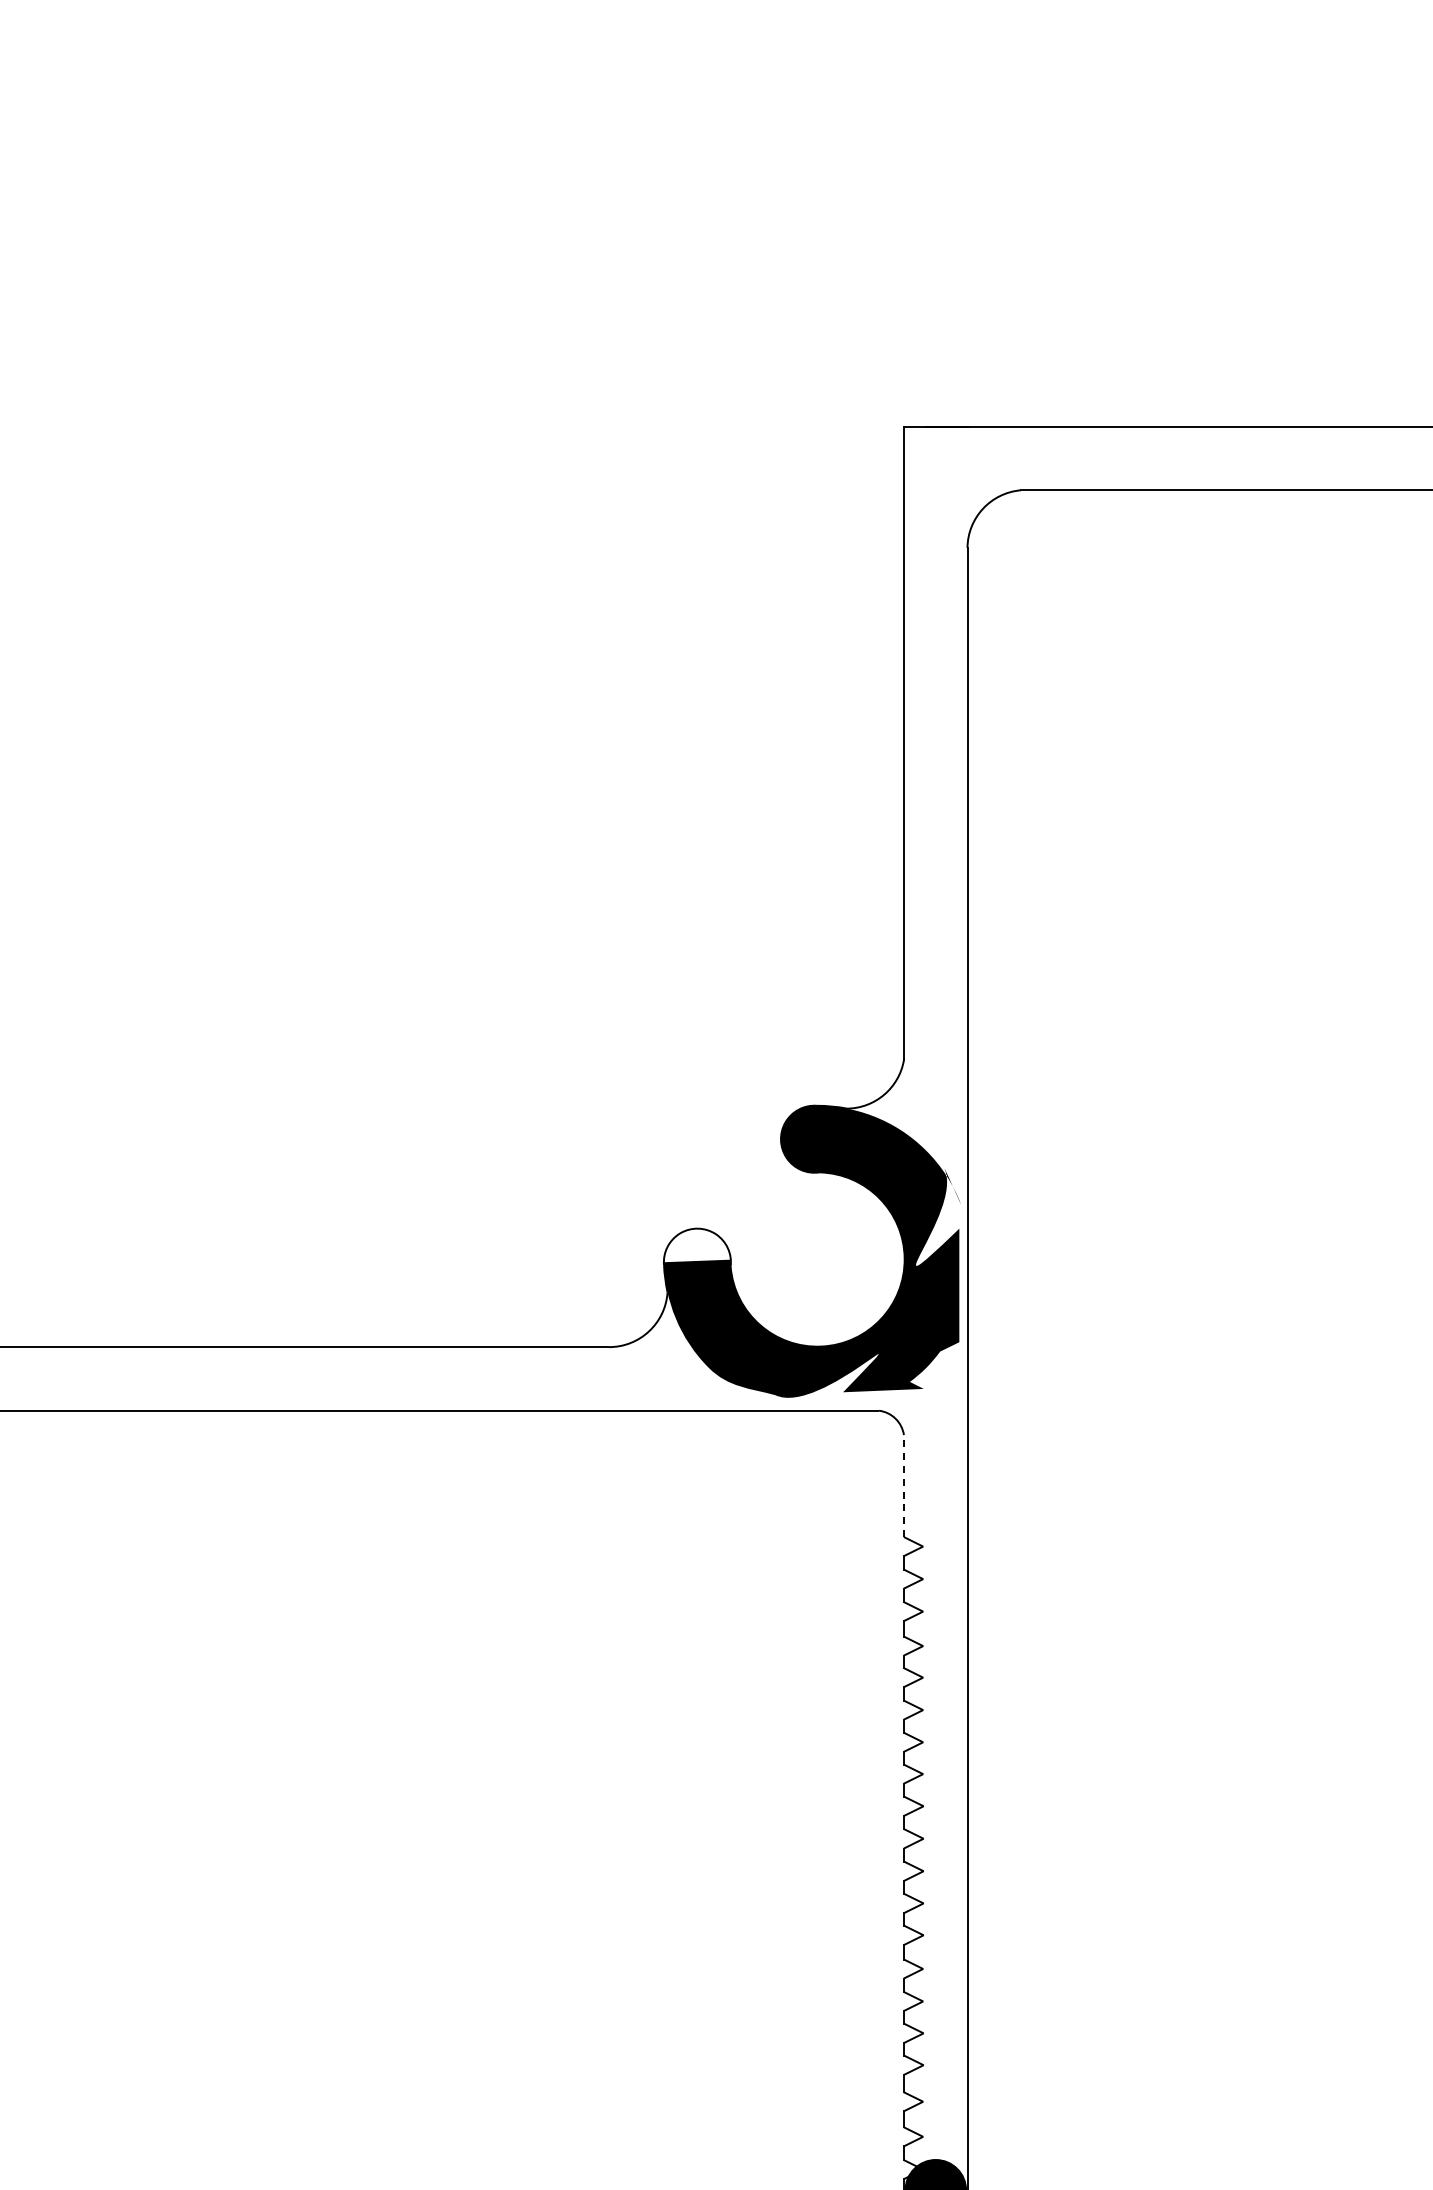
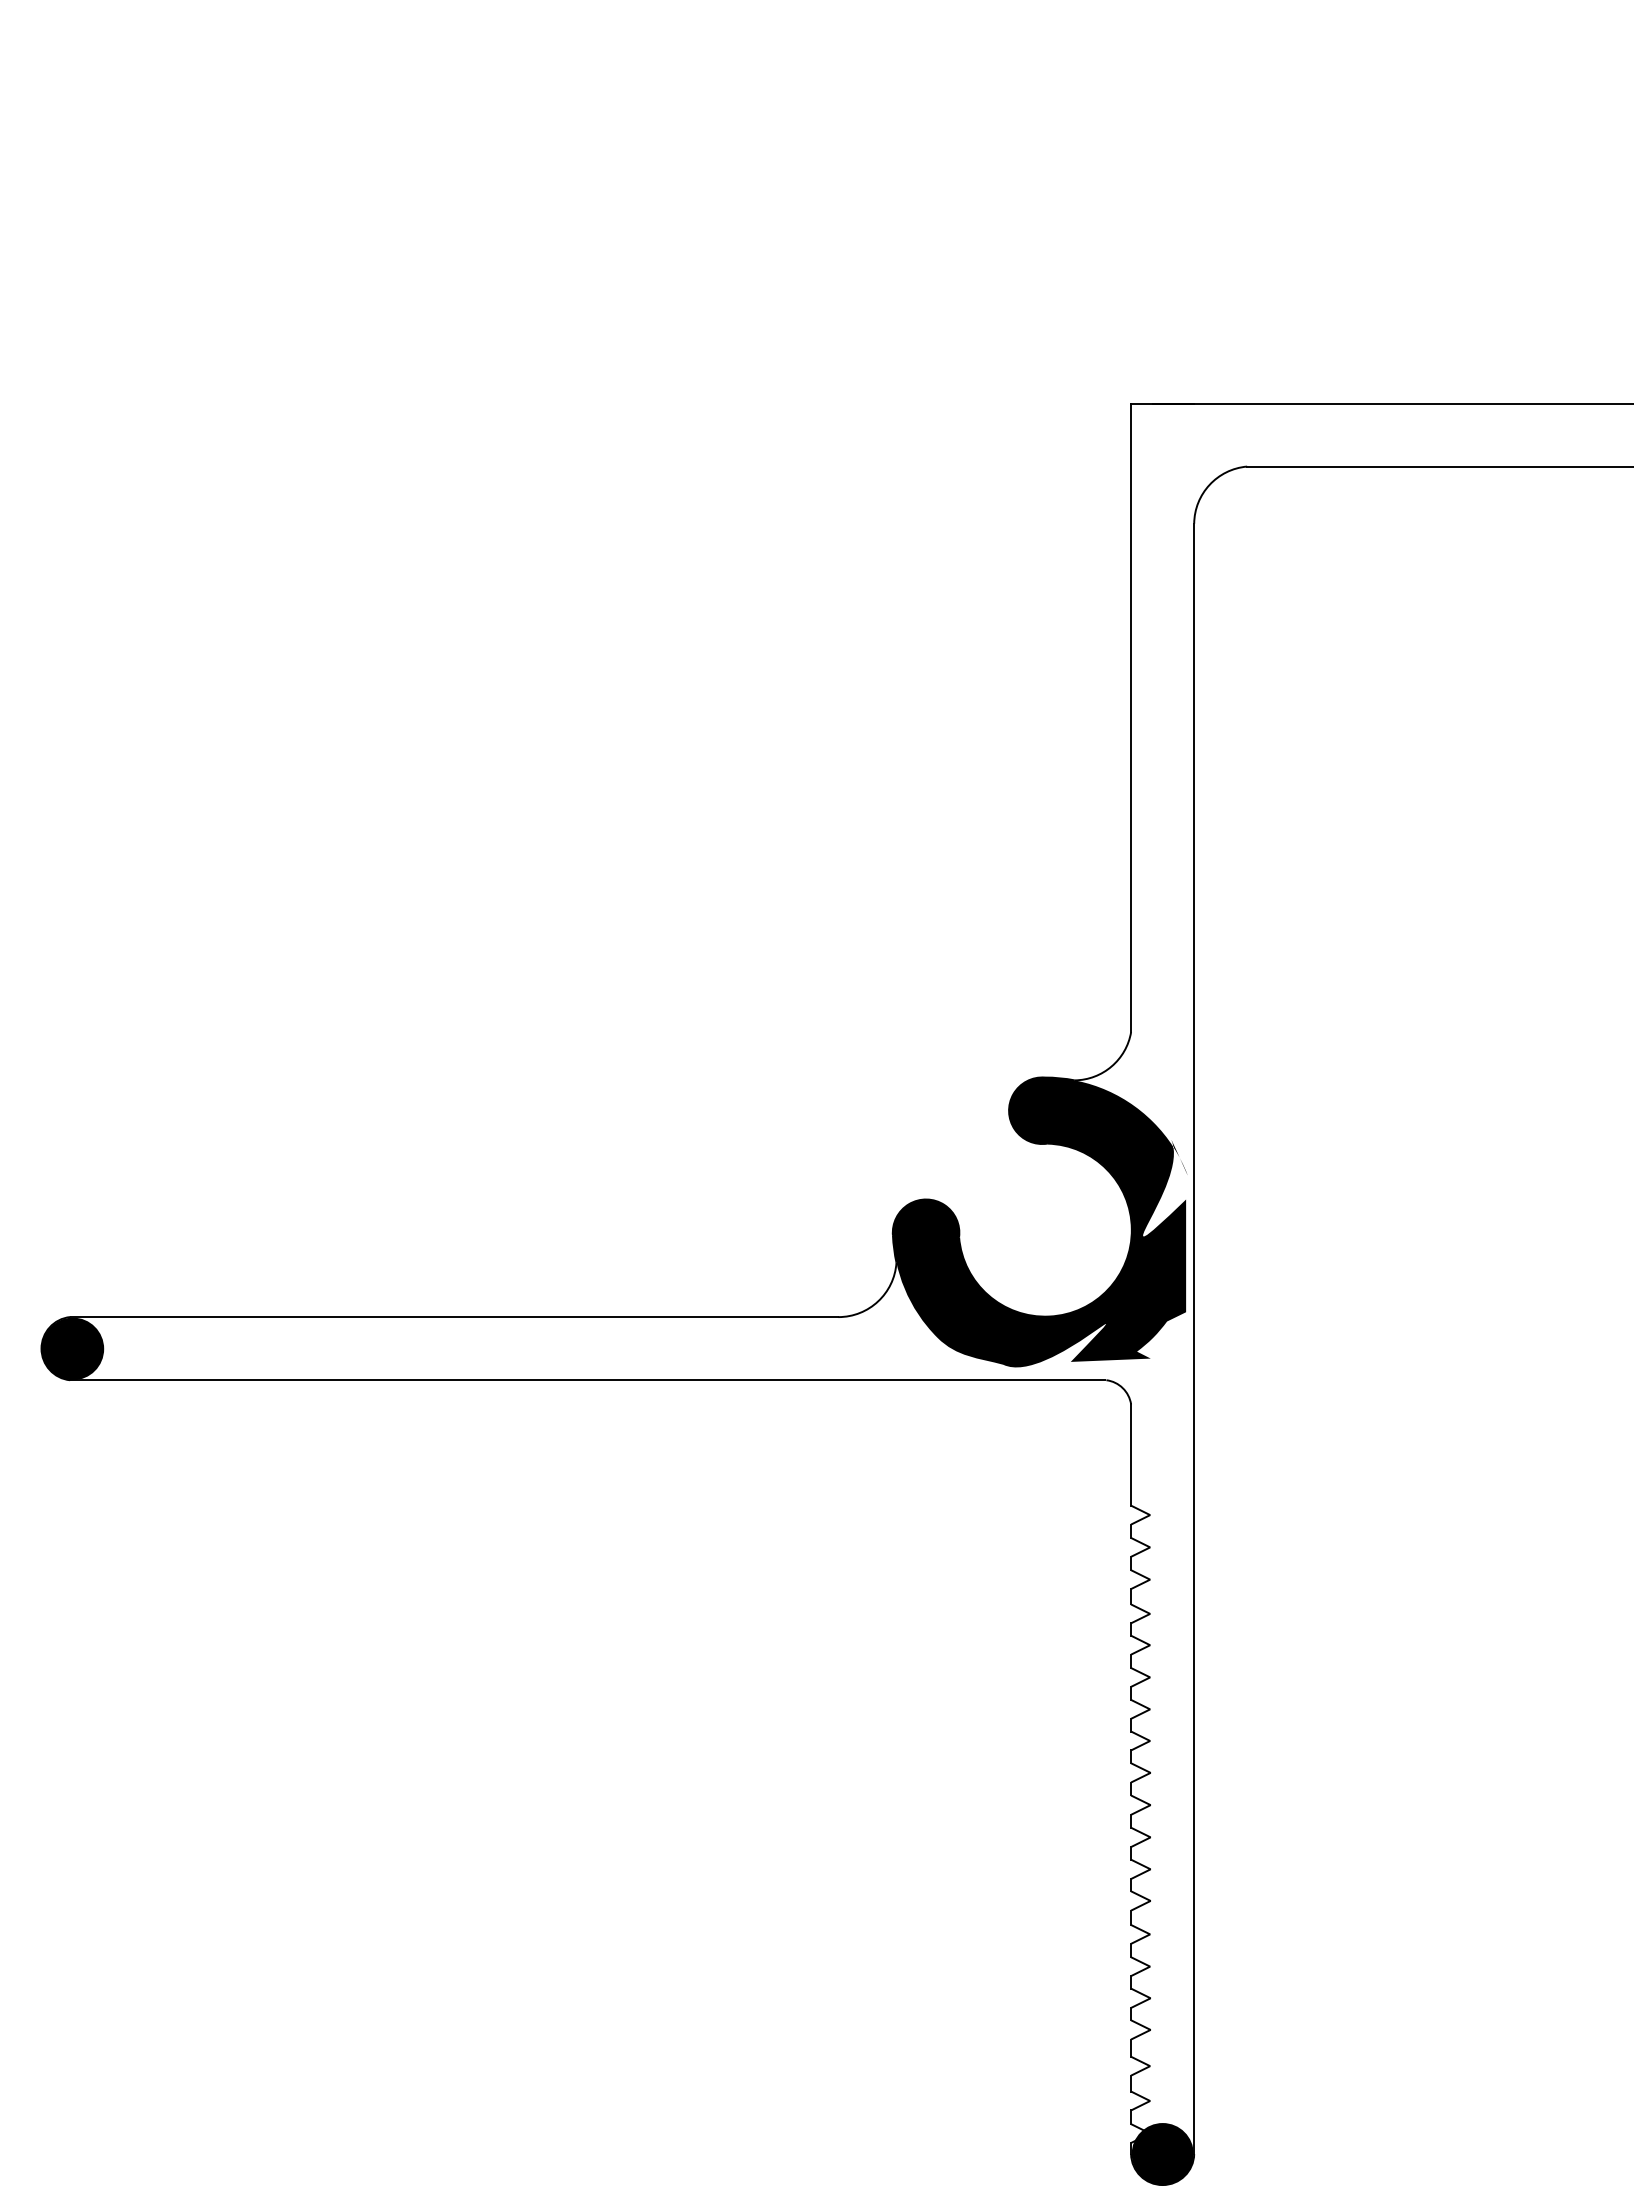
fill: (696, 1261) -> (925, 1232), added
line: (904, 1486) -> (1131, 1455), dashed -> solid

